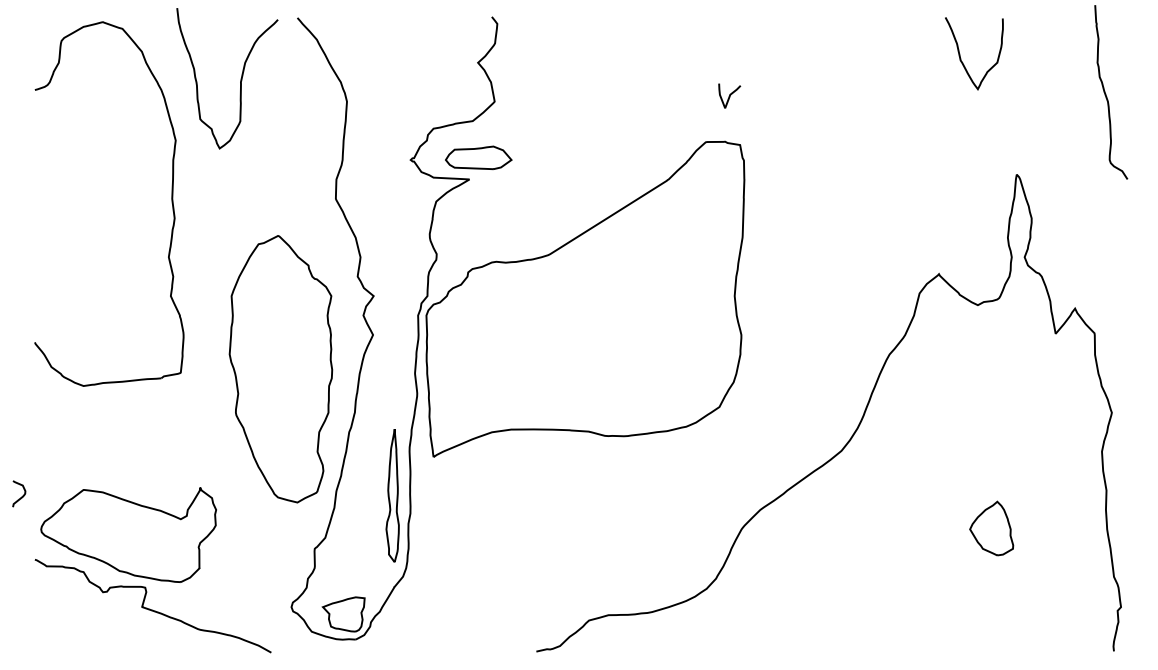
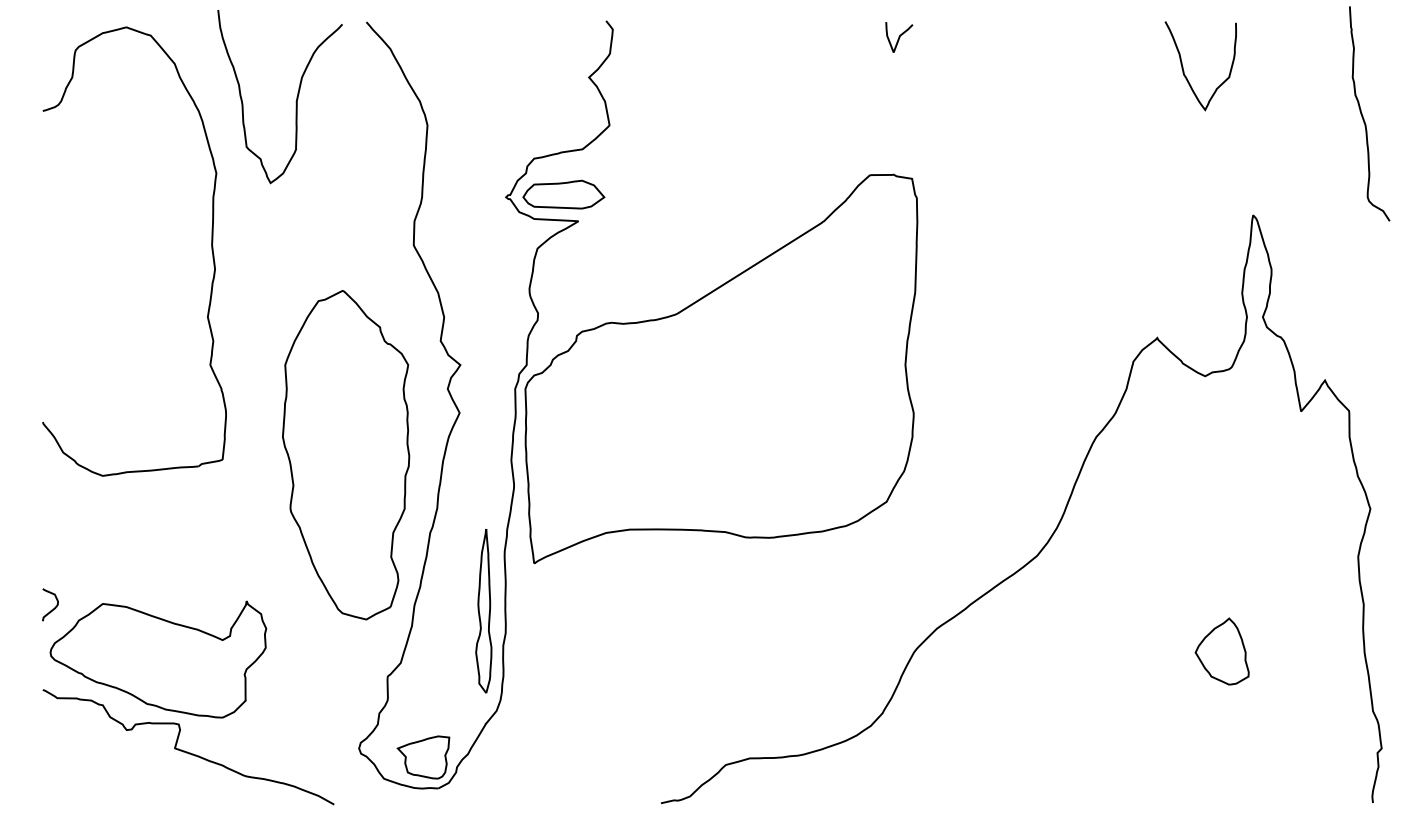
curve: (729, 96) -> (899, 37), moved
part: (478, 157) -> (563, 194), moved
curve: (22, 496) -> (54, 607), moved

